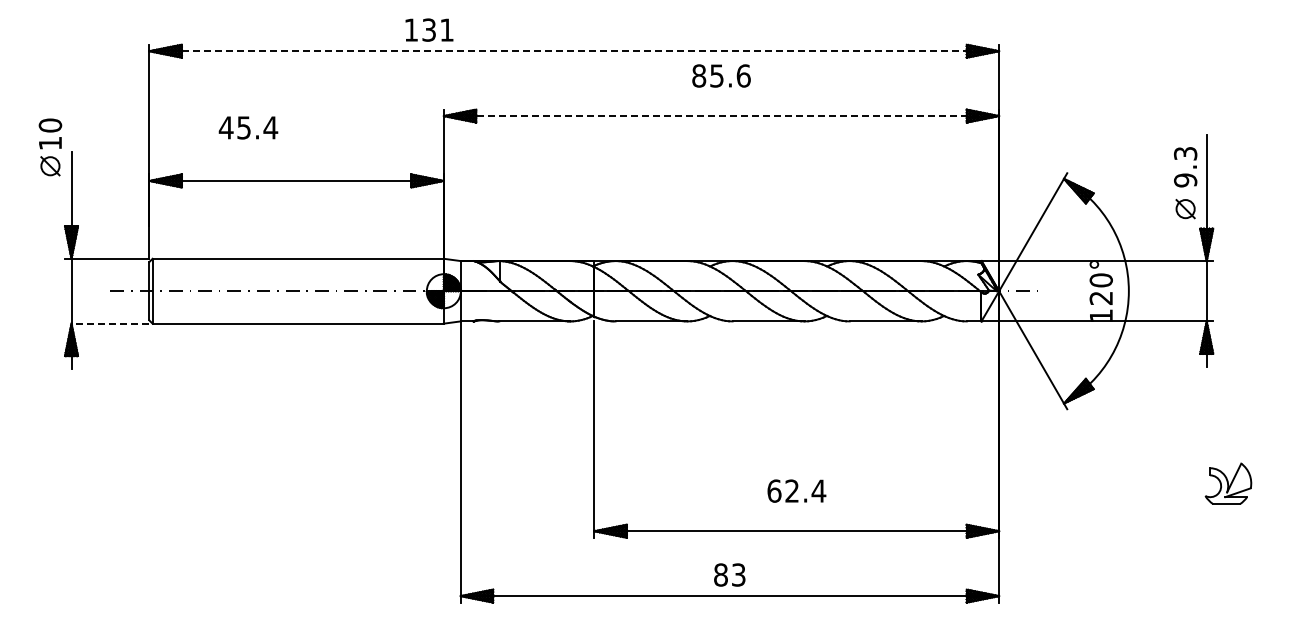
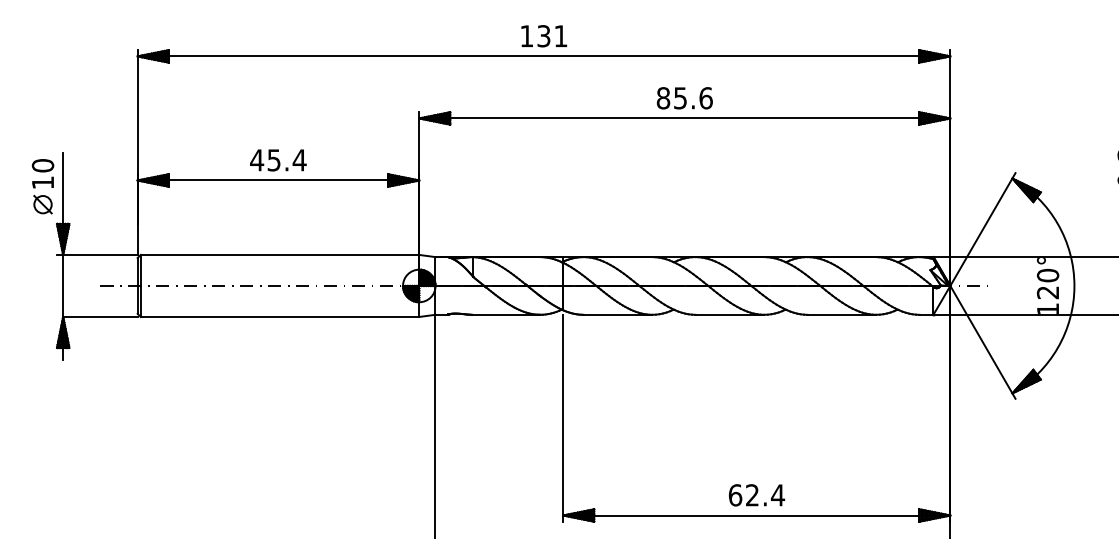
text: (429, 29) -> (544, 35), moved
line: (574, 51) -> (544, 56), dashed -> solid
text: (721, 75) -> (684, 97), moved
line: (721, 116) -> (684, 118), dashed -> solid
text: (248, 127) -> (278, 159), moved
part: (50, 147) -> (43, 186), moved
line: (110, 323) -> (100, 316), dashed -> solid
text: (796, 490) -> (756, 494), moved

